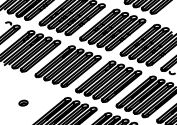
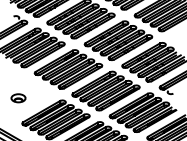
part: (23, 103) -> (18, 98), size x1.67

